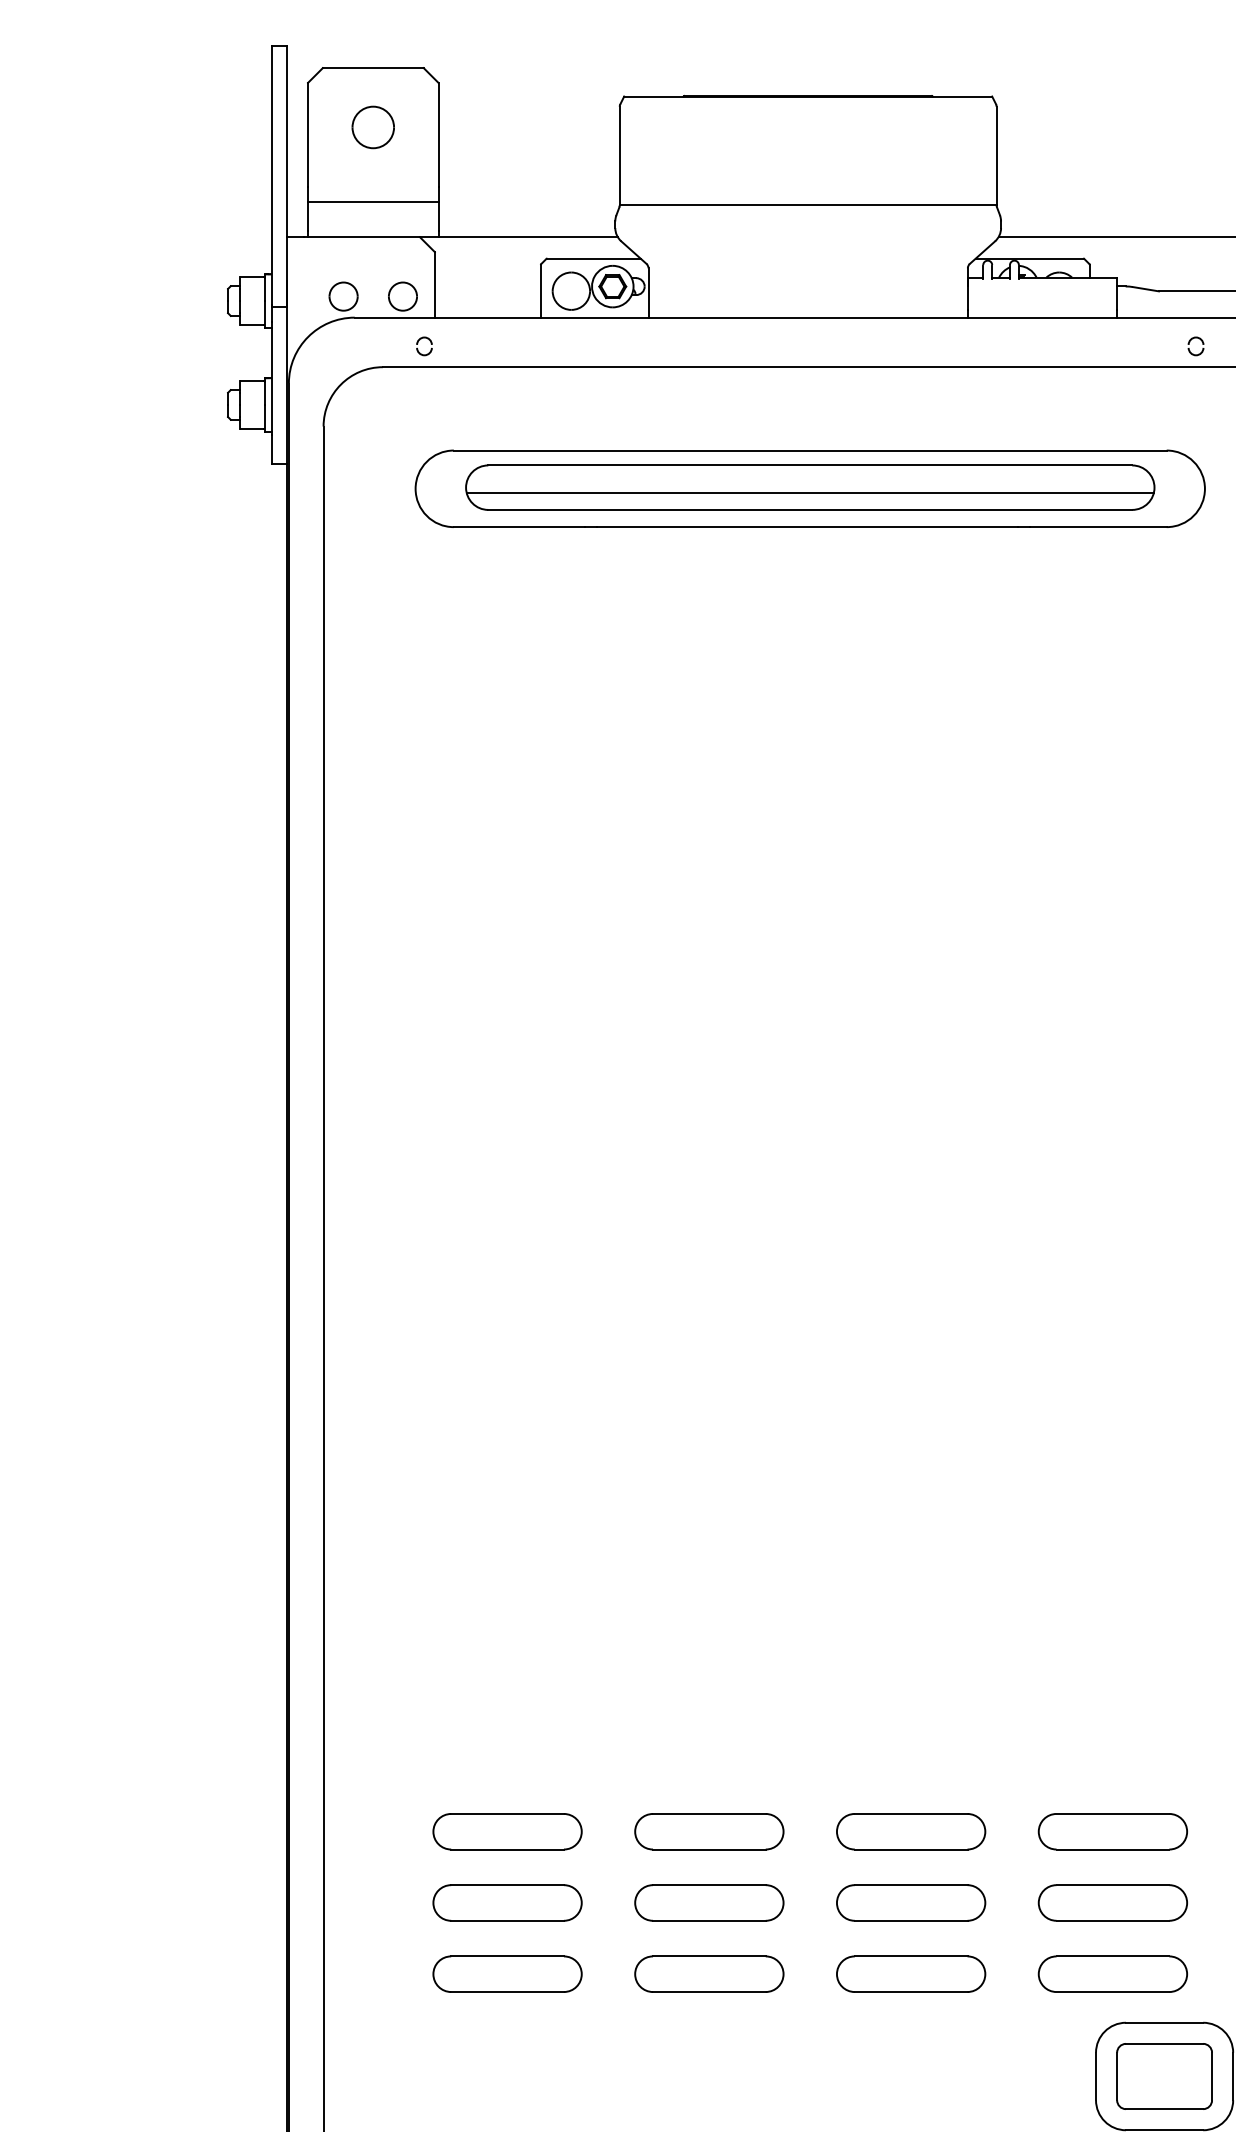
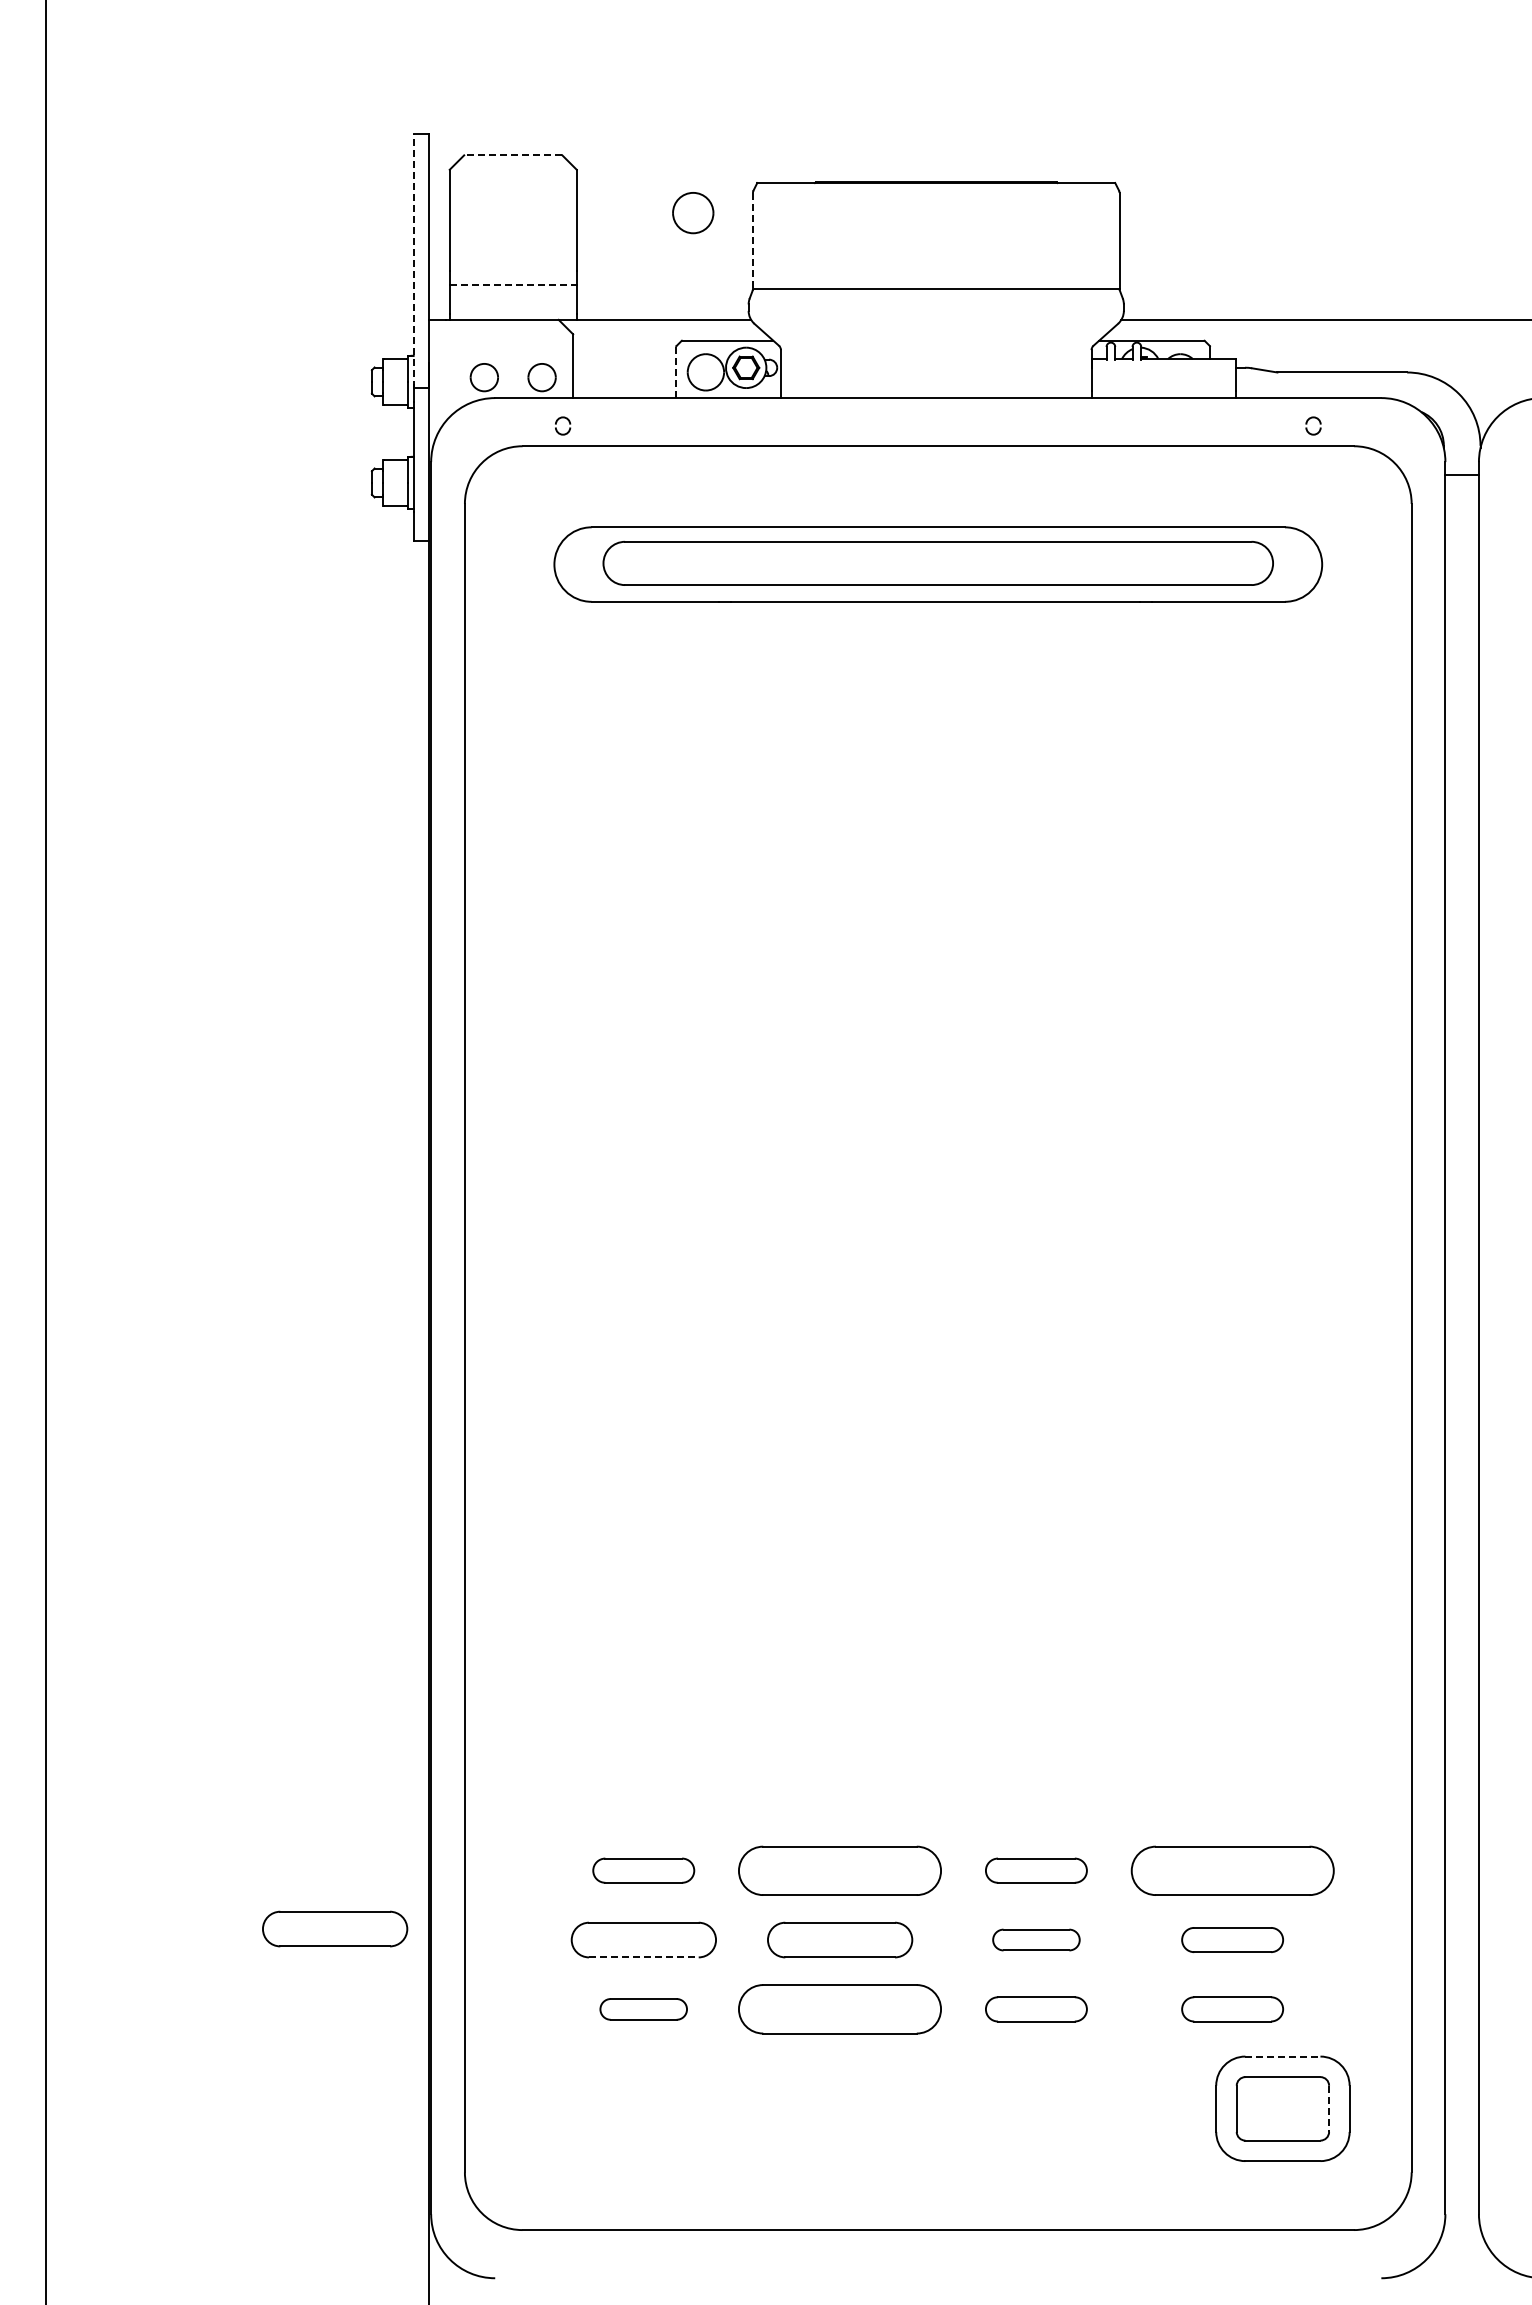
line: (372, 68) -> (512, 155), solid -> dashed
part: (373, 127) -> (693, 213), moved
line: (619, 155) -> (752, 240), solid -> dashed
line: (271, 176) -> (414, 260), solid -> dashed
line: (373, 201) -> (513, 285), solid -> dashed
line: (541, 291) -> (676, 372), solid -> dashed
line: (810, 492) -> (938, 568), removed
part: (507, 1831) -> (643, 1870), size x0.7
part: (709, 1831) -> (840, 1870), size x1.4
part: (911, 1831) -> (1036, 1870), size x0.7
part: (1112, 1831) -> (1232, 1870), size x1.4
part: (190, 1891) -> (335, 1928), added
part: (911, 1902) -> (1036, 1939), size x0.6
part: (1112, 1902) -> (1232, 1939), size x0.7
line: (507, 1920) -> (643, 1957), solid -> dashed
part: (507, 1974) -> (643, 2009), size x0.6
part: (709, 1974) -> (840, 2009), size x1.4
part: (911, 1974) -> (1036, 2009), size x0.7
part: (1112, 1974) -> (1232, 2009), size x0.7
line: (1164, 2022) -> (1282, 2056), solid -> dashed
line: (1212, 2077) -> (1329, 2109), solid -> dashed

